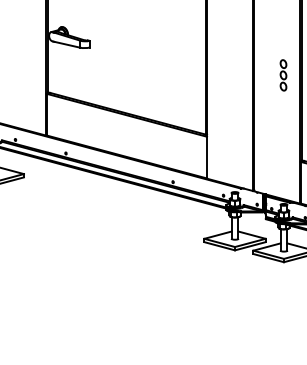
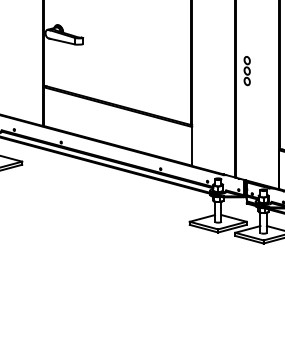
part: (282, 75) -> (246, 71), moved

